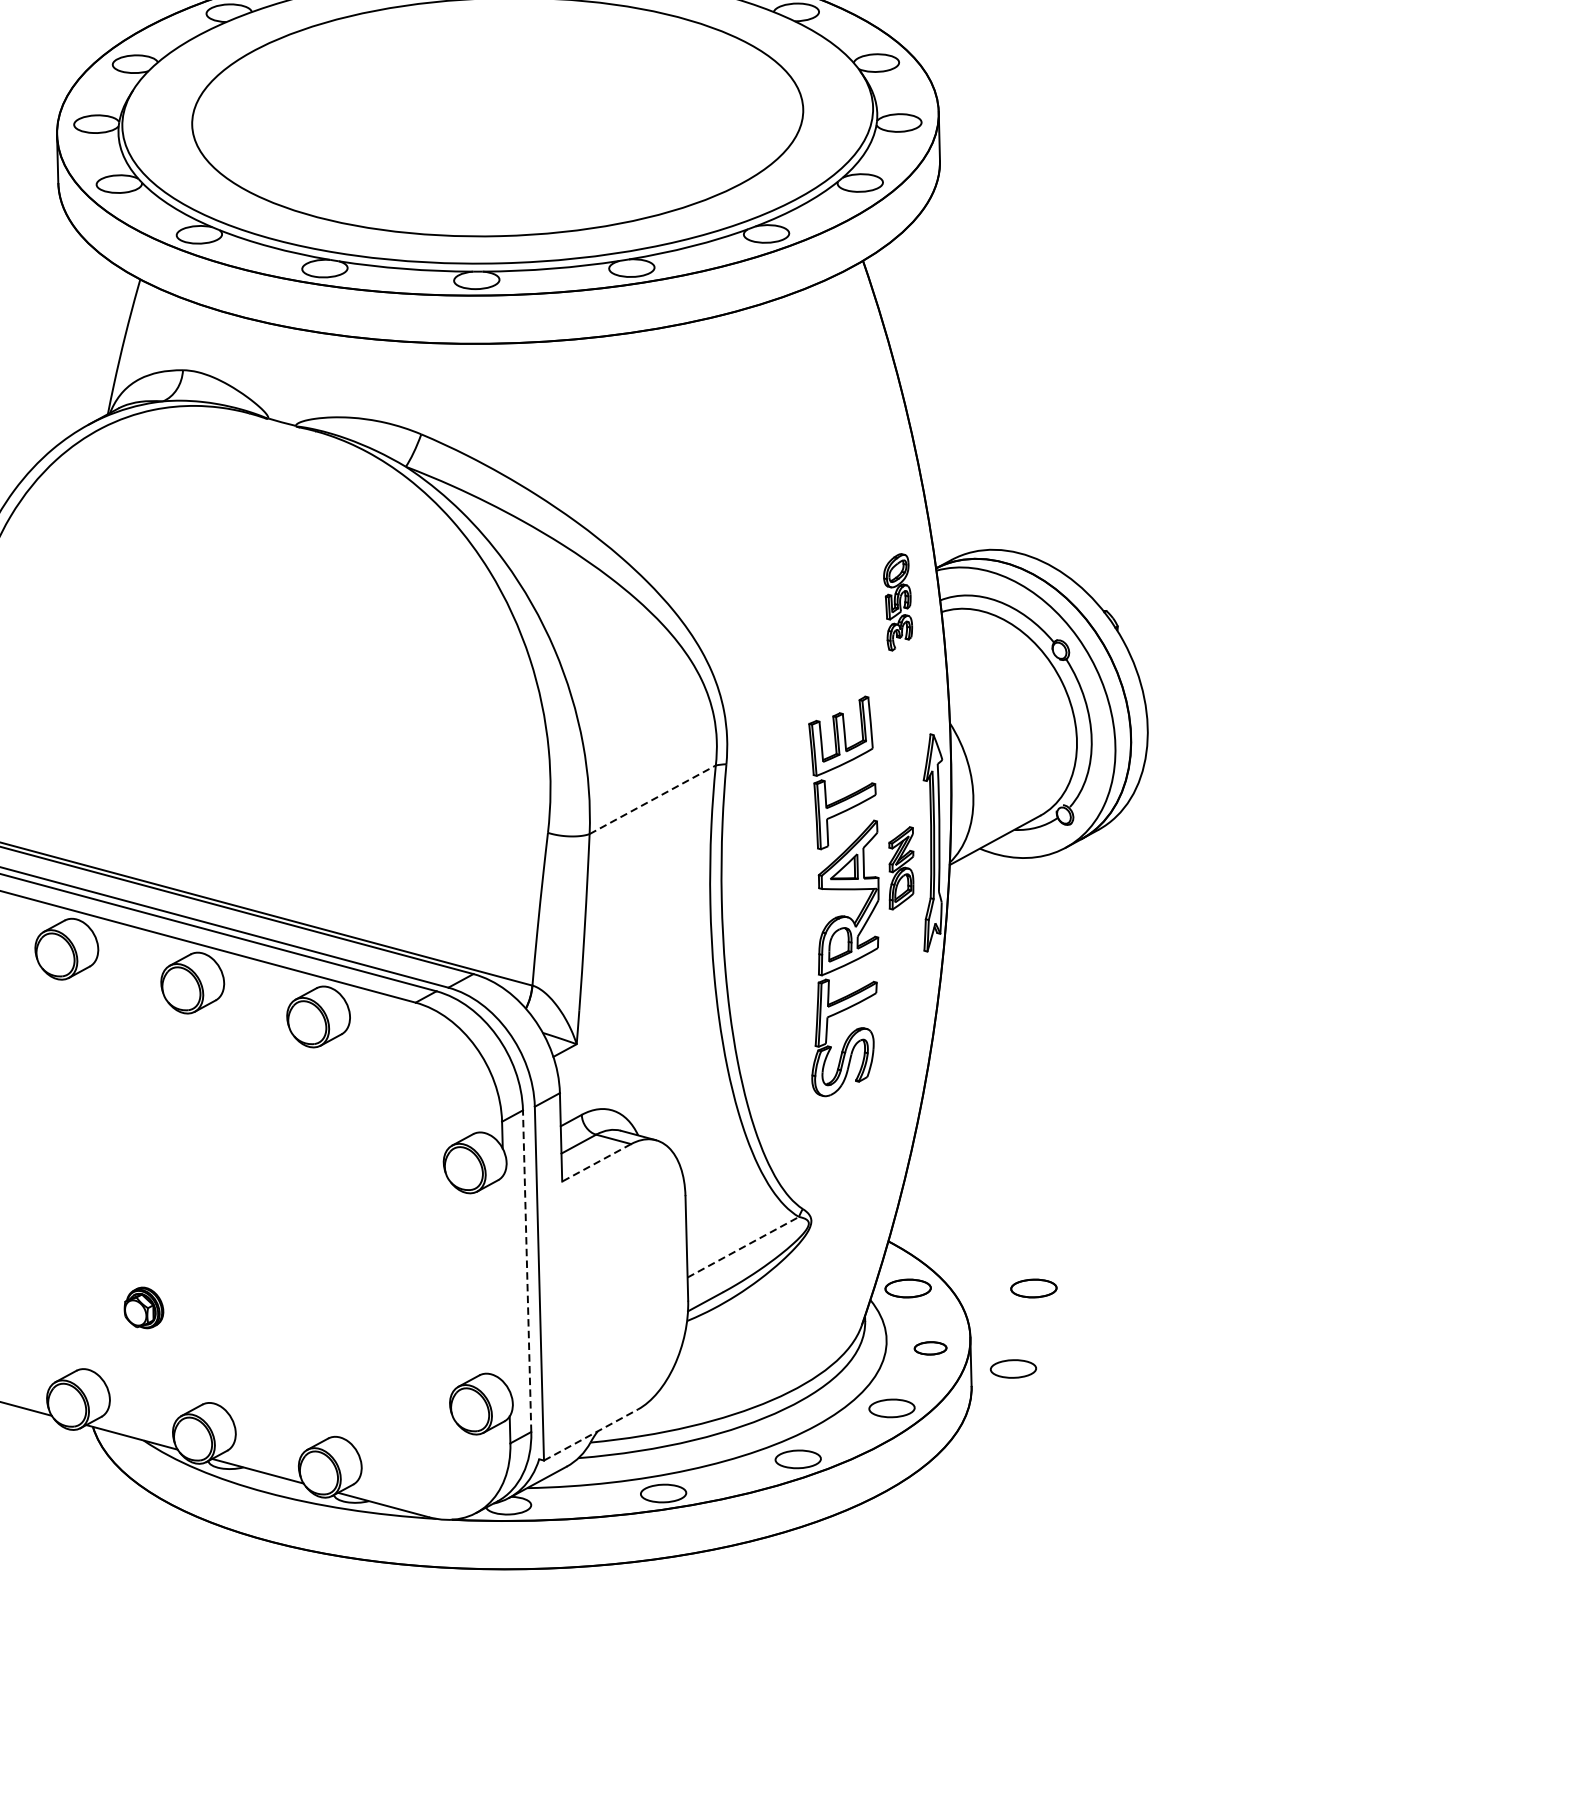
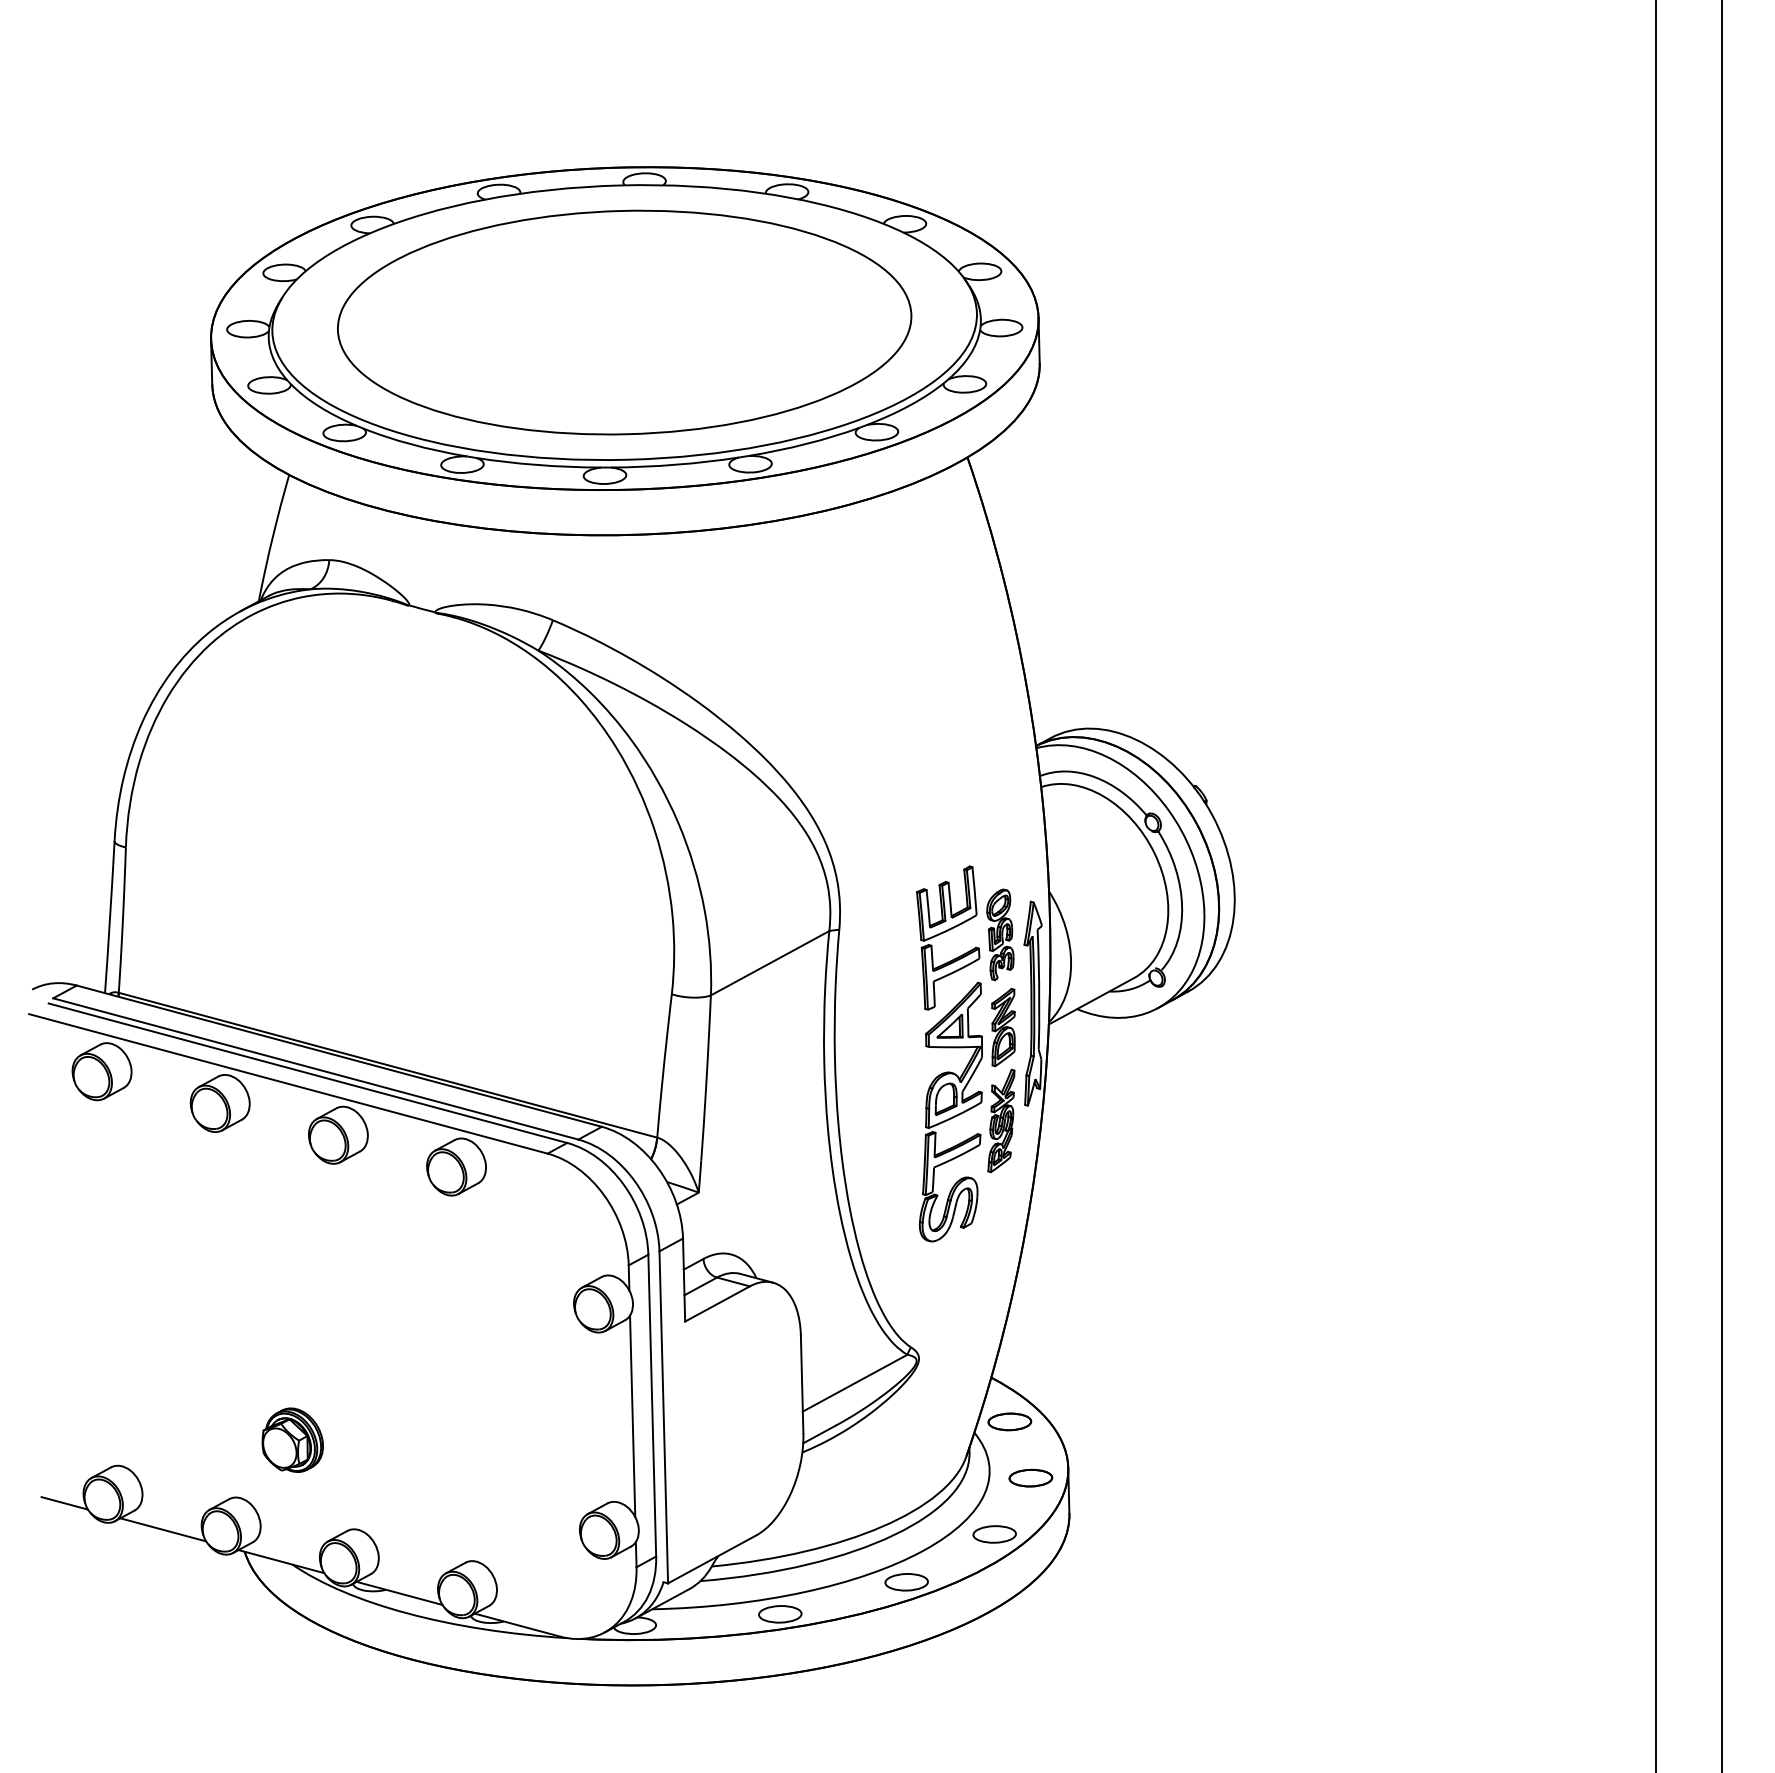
part: (898, 601) -> (1000, 934), moved
line: (653, 799) -> (770, 962), dashed -> solid
part: (899, 967) -> (1001, 1120), added
line: (596, 1162) -> (717, 1303), dashed -> solid
line: (743, 1247) -> (855, 1383), dashed -> solid
line: (527, 1271) -> (652, 1405), dashed -> solid
line: (506, 1281) -> (632, 1415), added
part: (1033, 1288) -> (1127, 1421), removed
part: (143, 1307) -> (292, 1439), size x1.67
part: (930, 1347) -> (1030, 1477), size x1.43
part: (1013, 1369) -> (1108, 1497), removed
line: (591, 1435) -> (712, 1559), dashed -> solid

